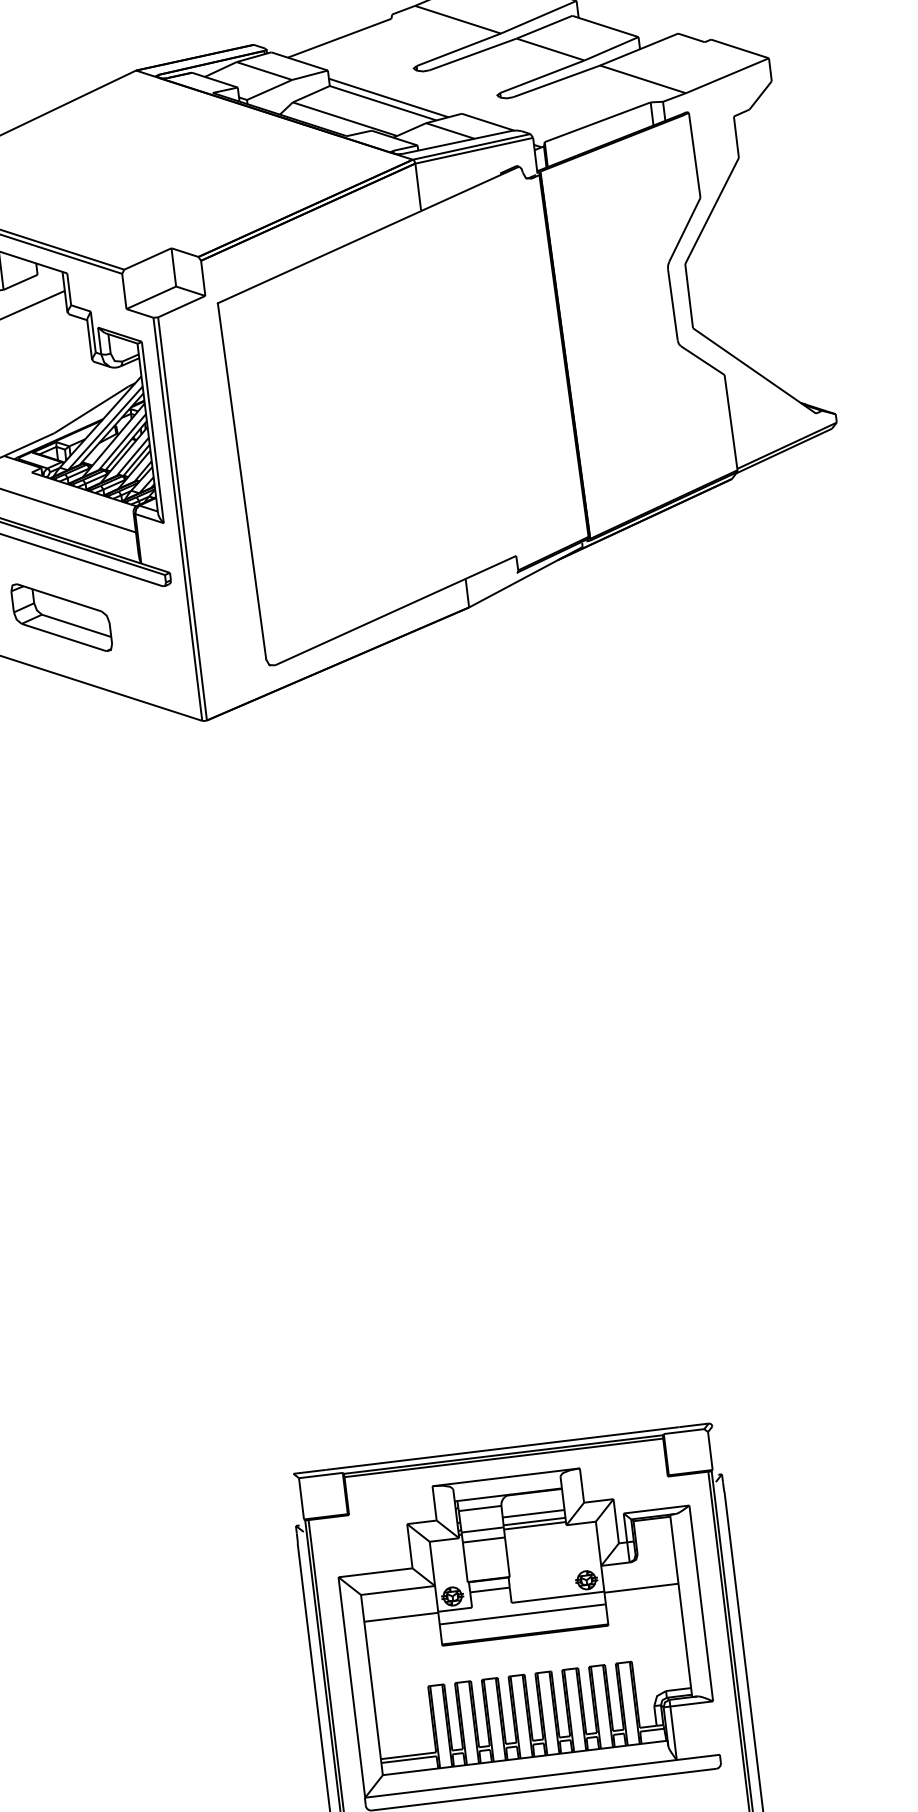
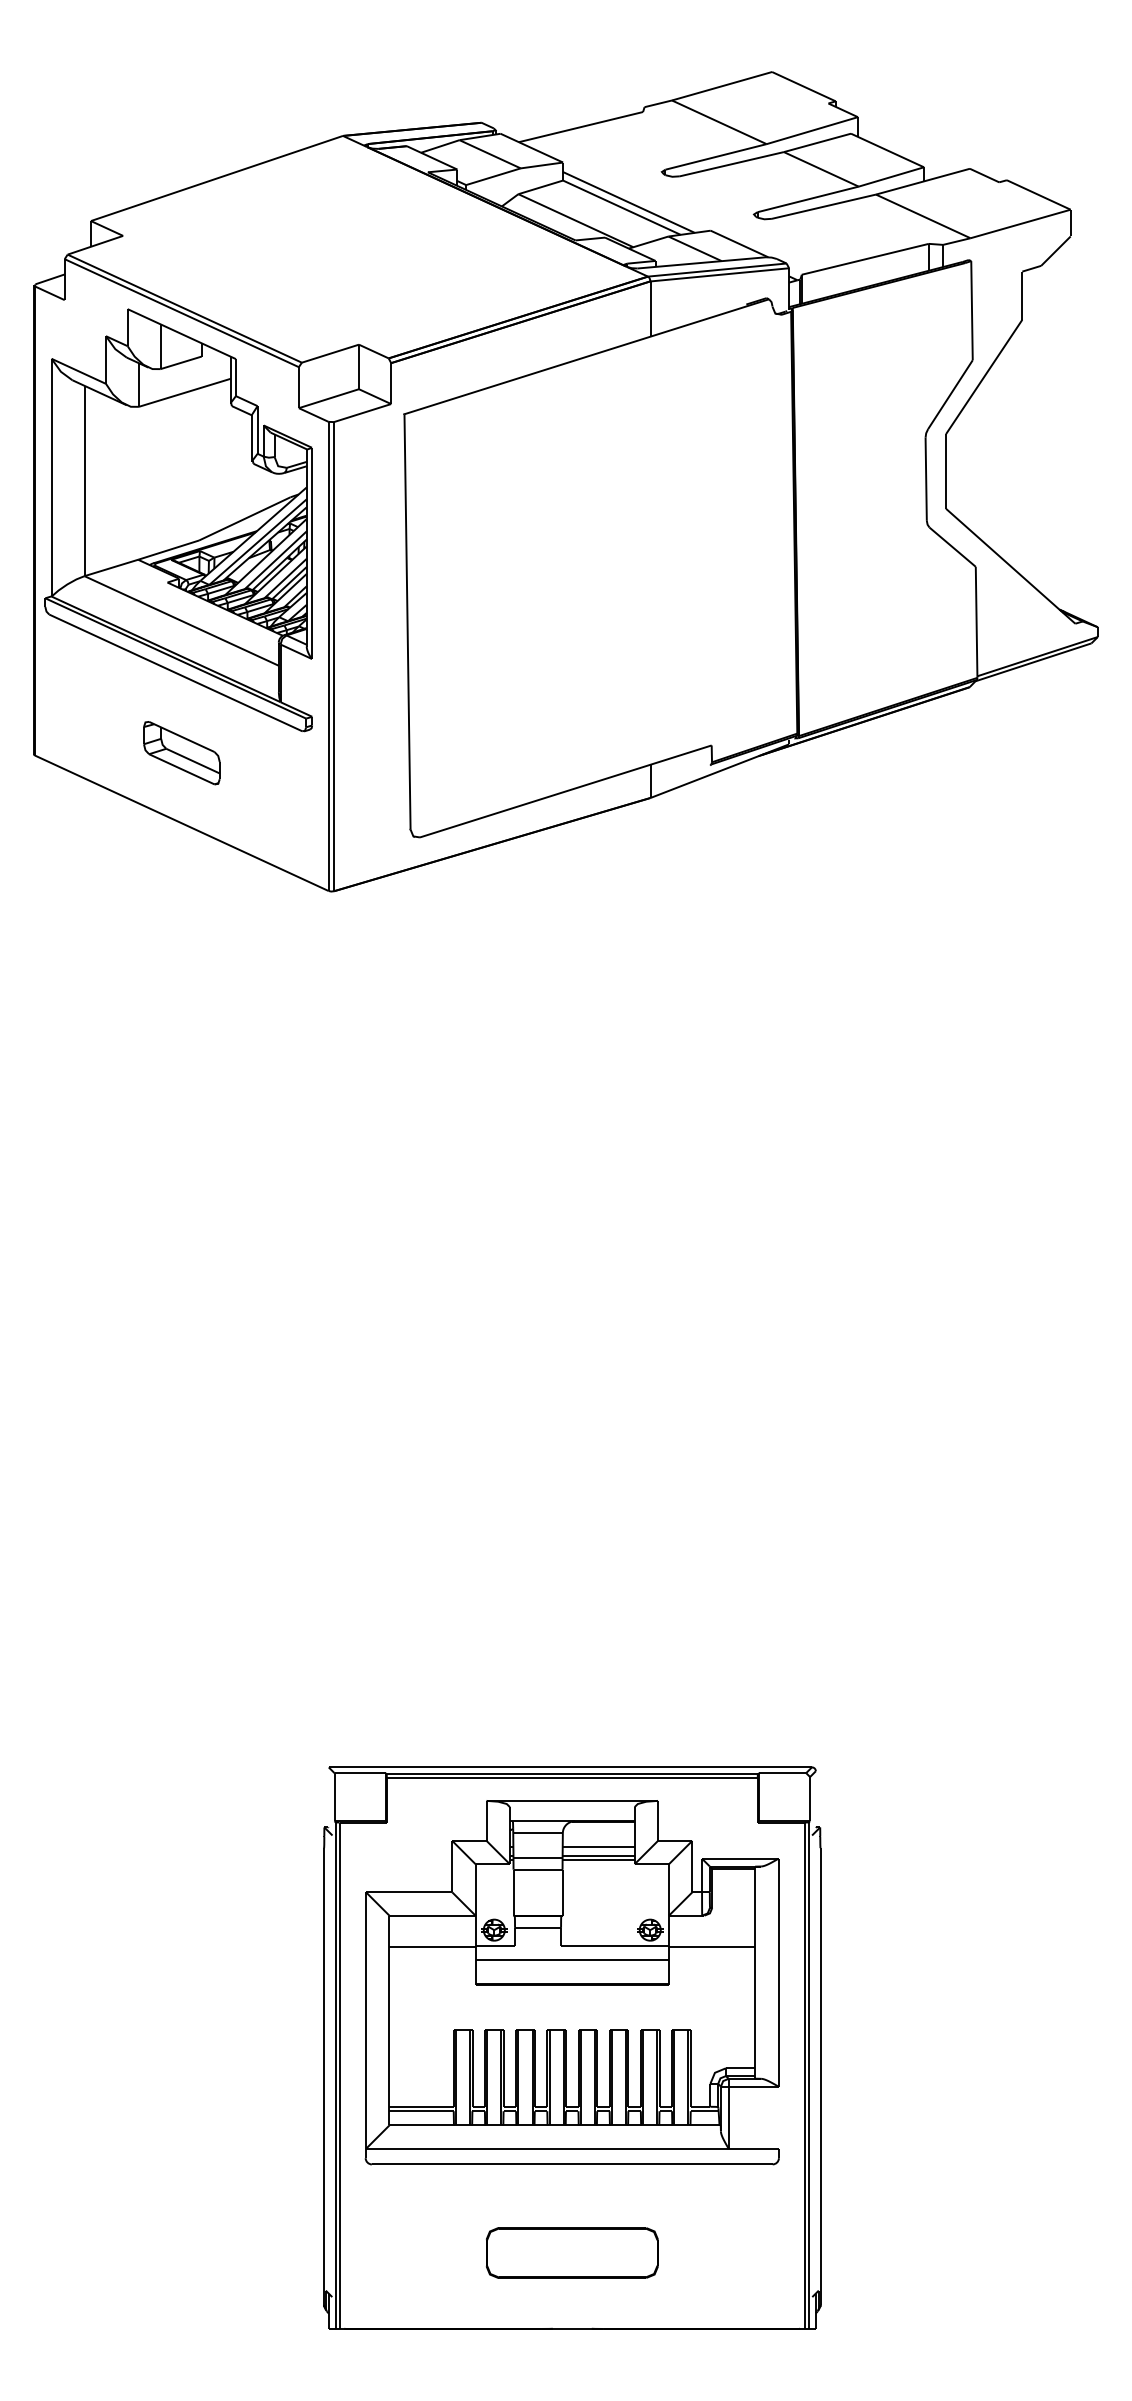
part: (61, 617) -> (181, 752), size x0.7

